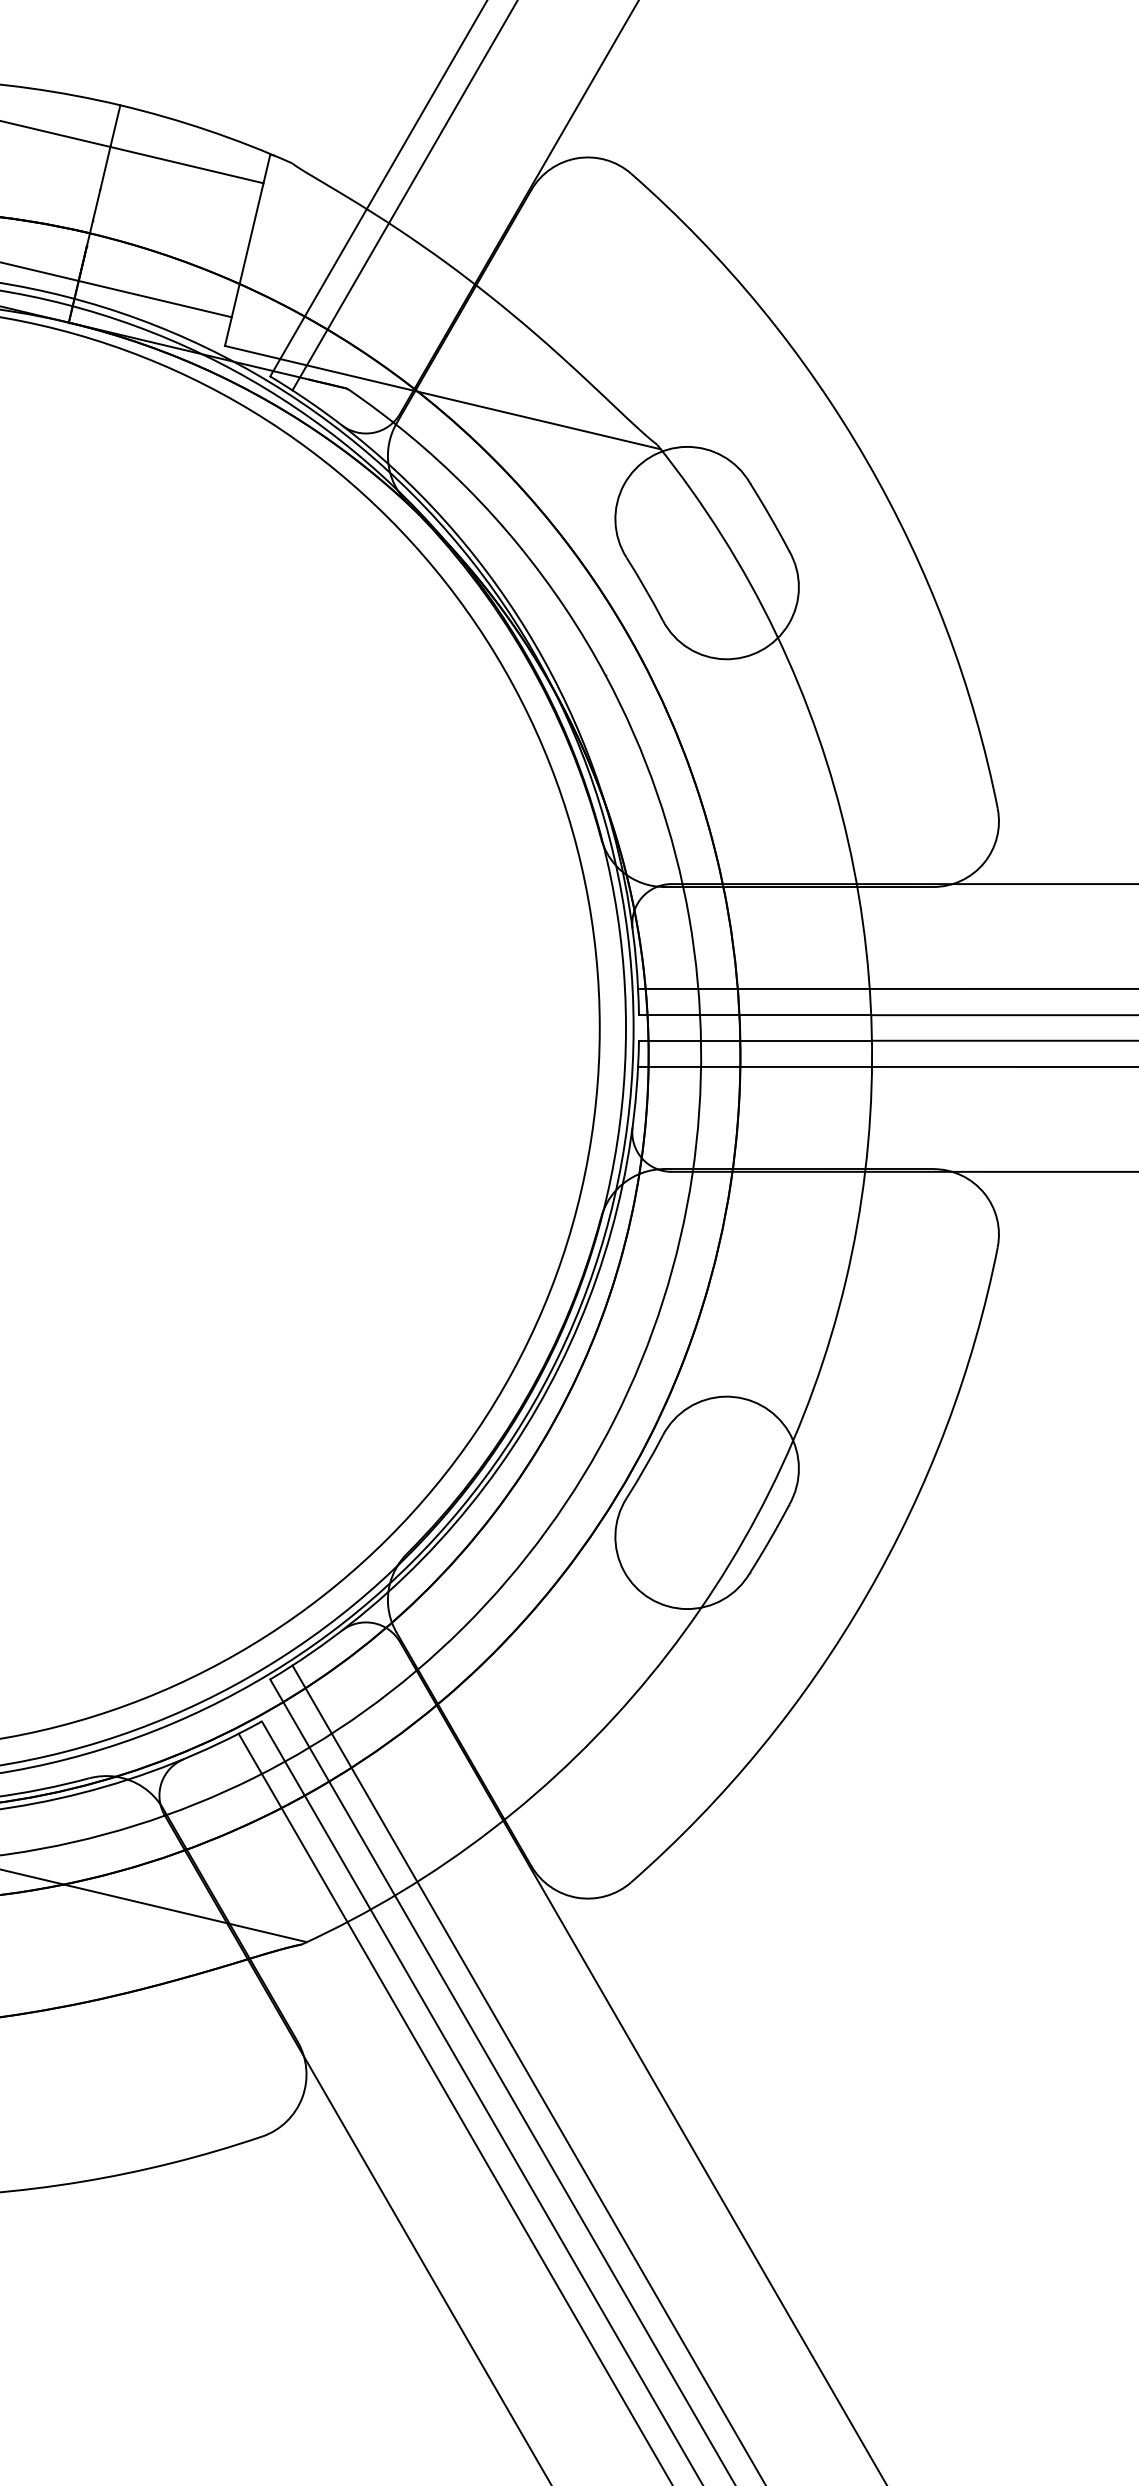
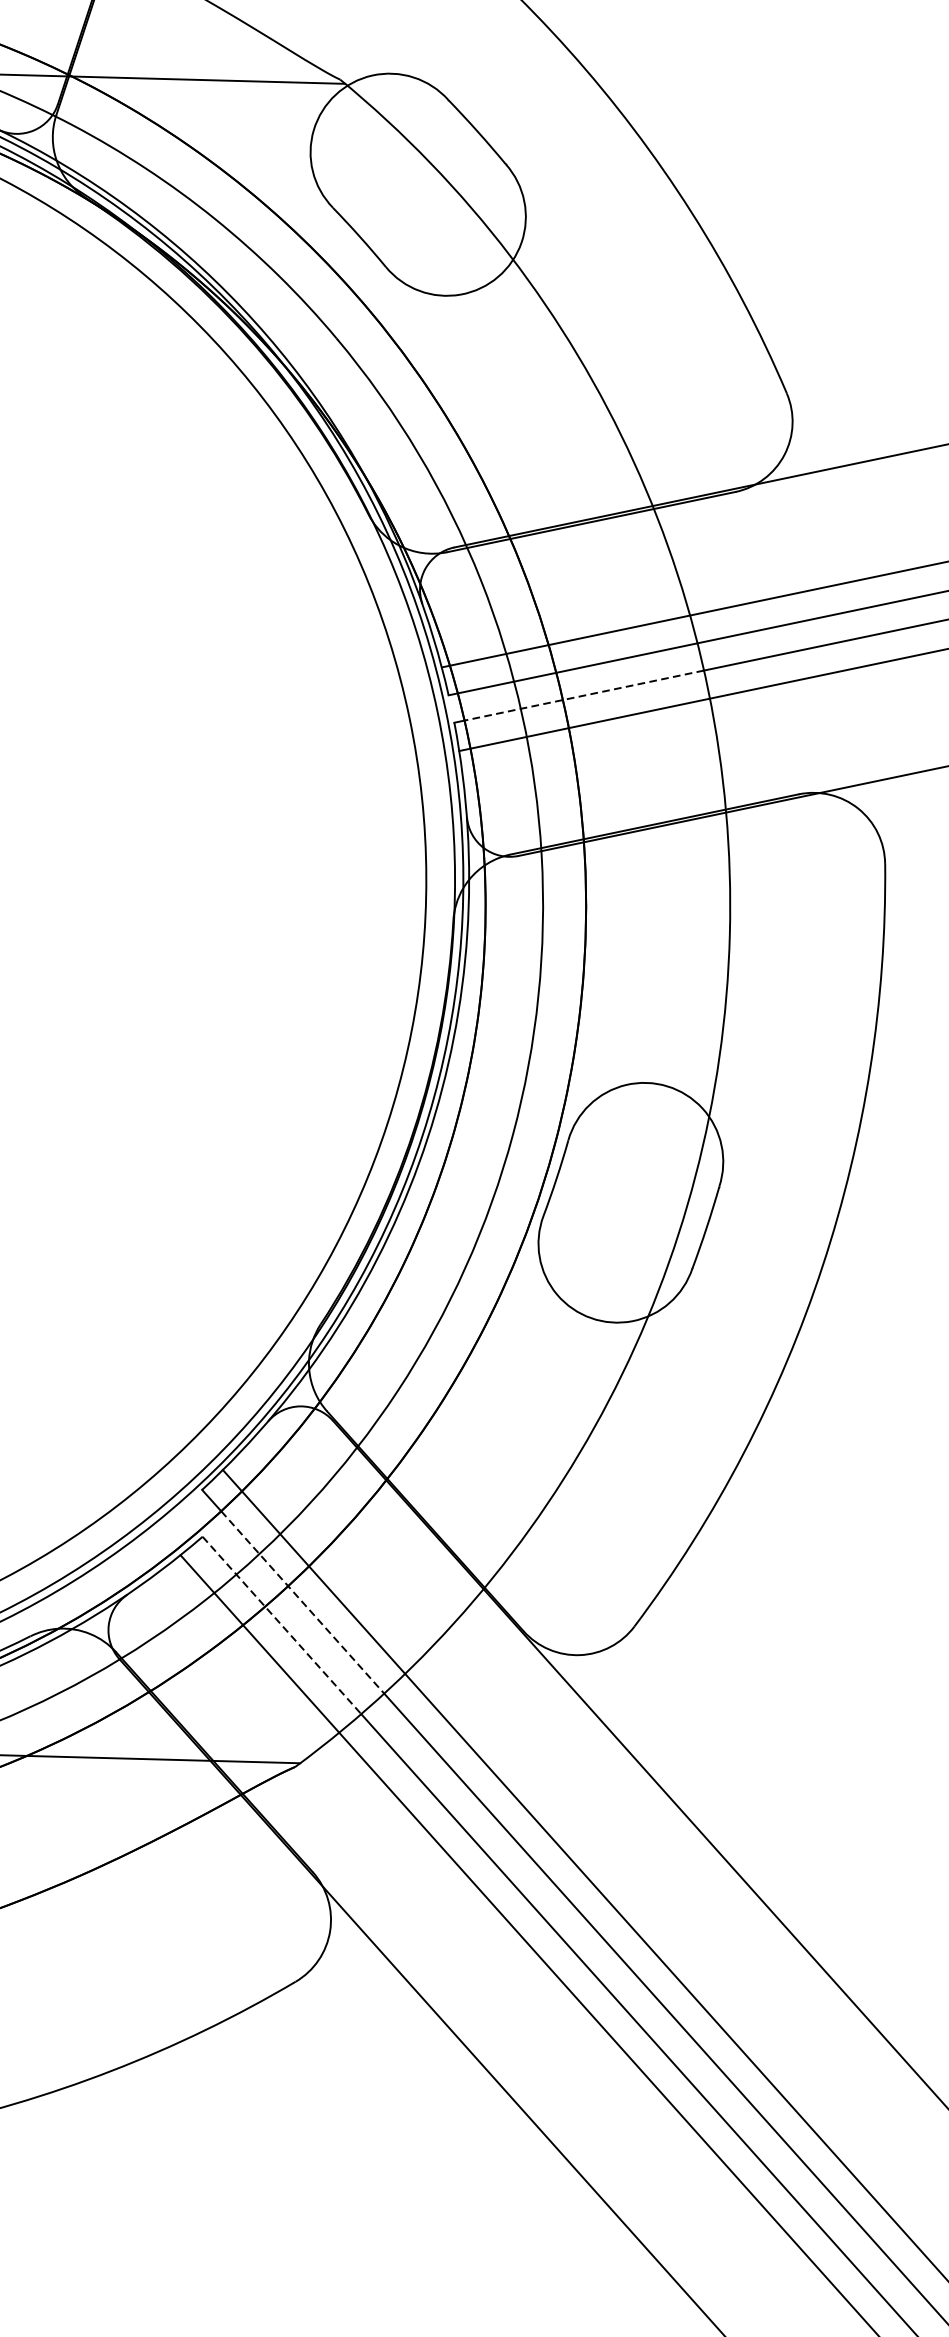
line: (760, 1040) -> (584, 695), solid -> dashed
line: (339, 1798) -> (303, 1601), solid -> dashed
line: (316, 1815) -> (282, 1625), solid -> dashed

